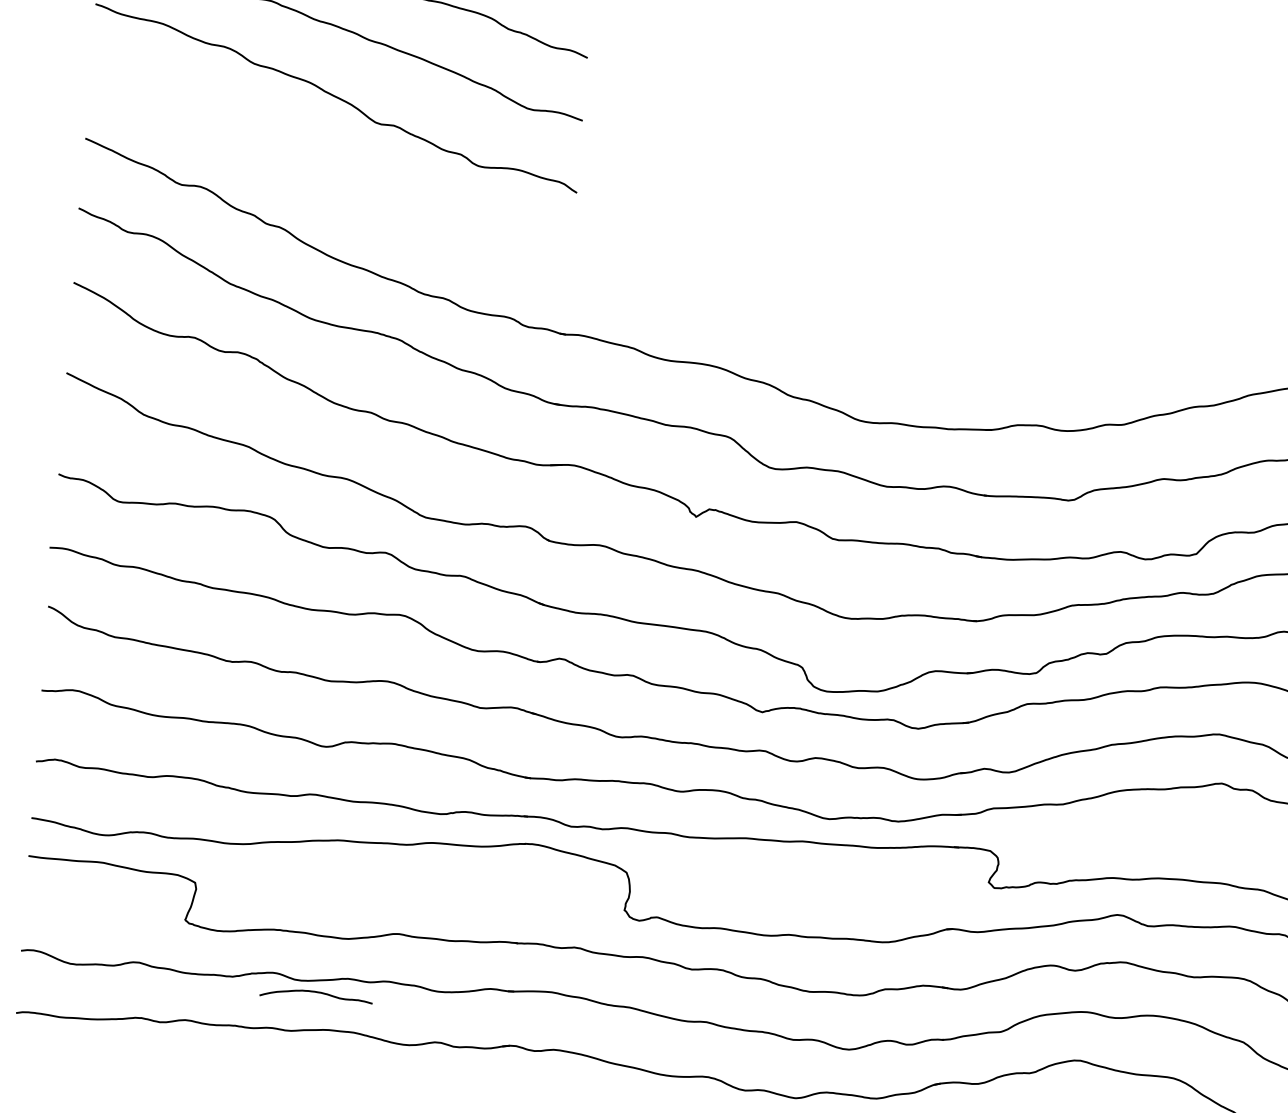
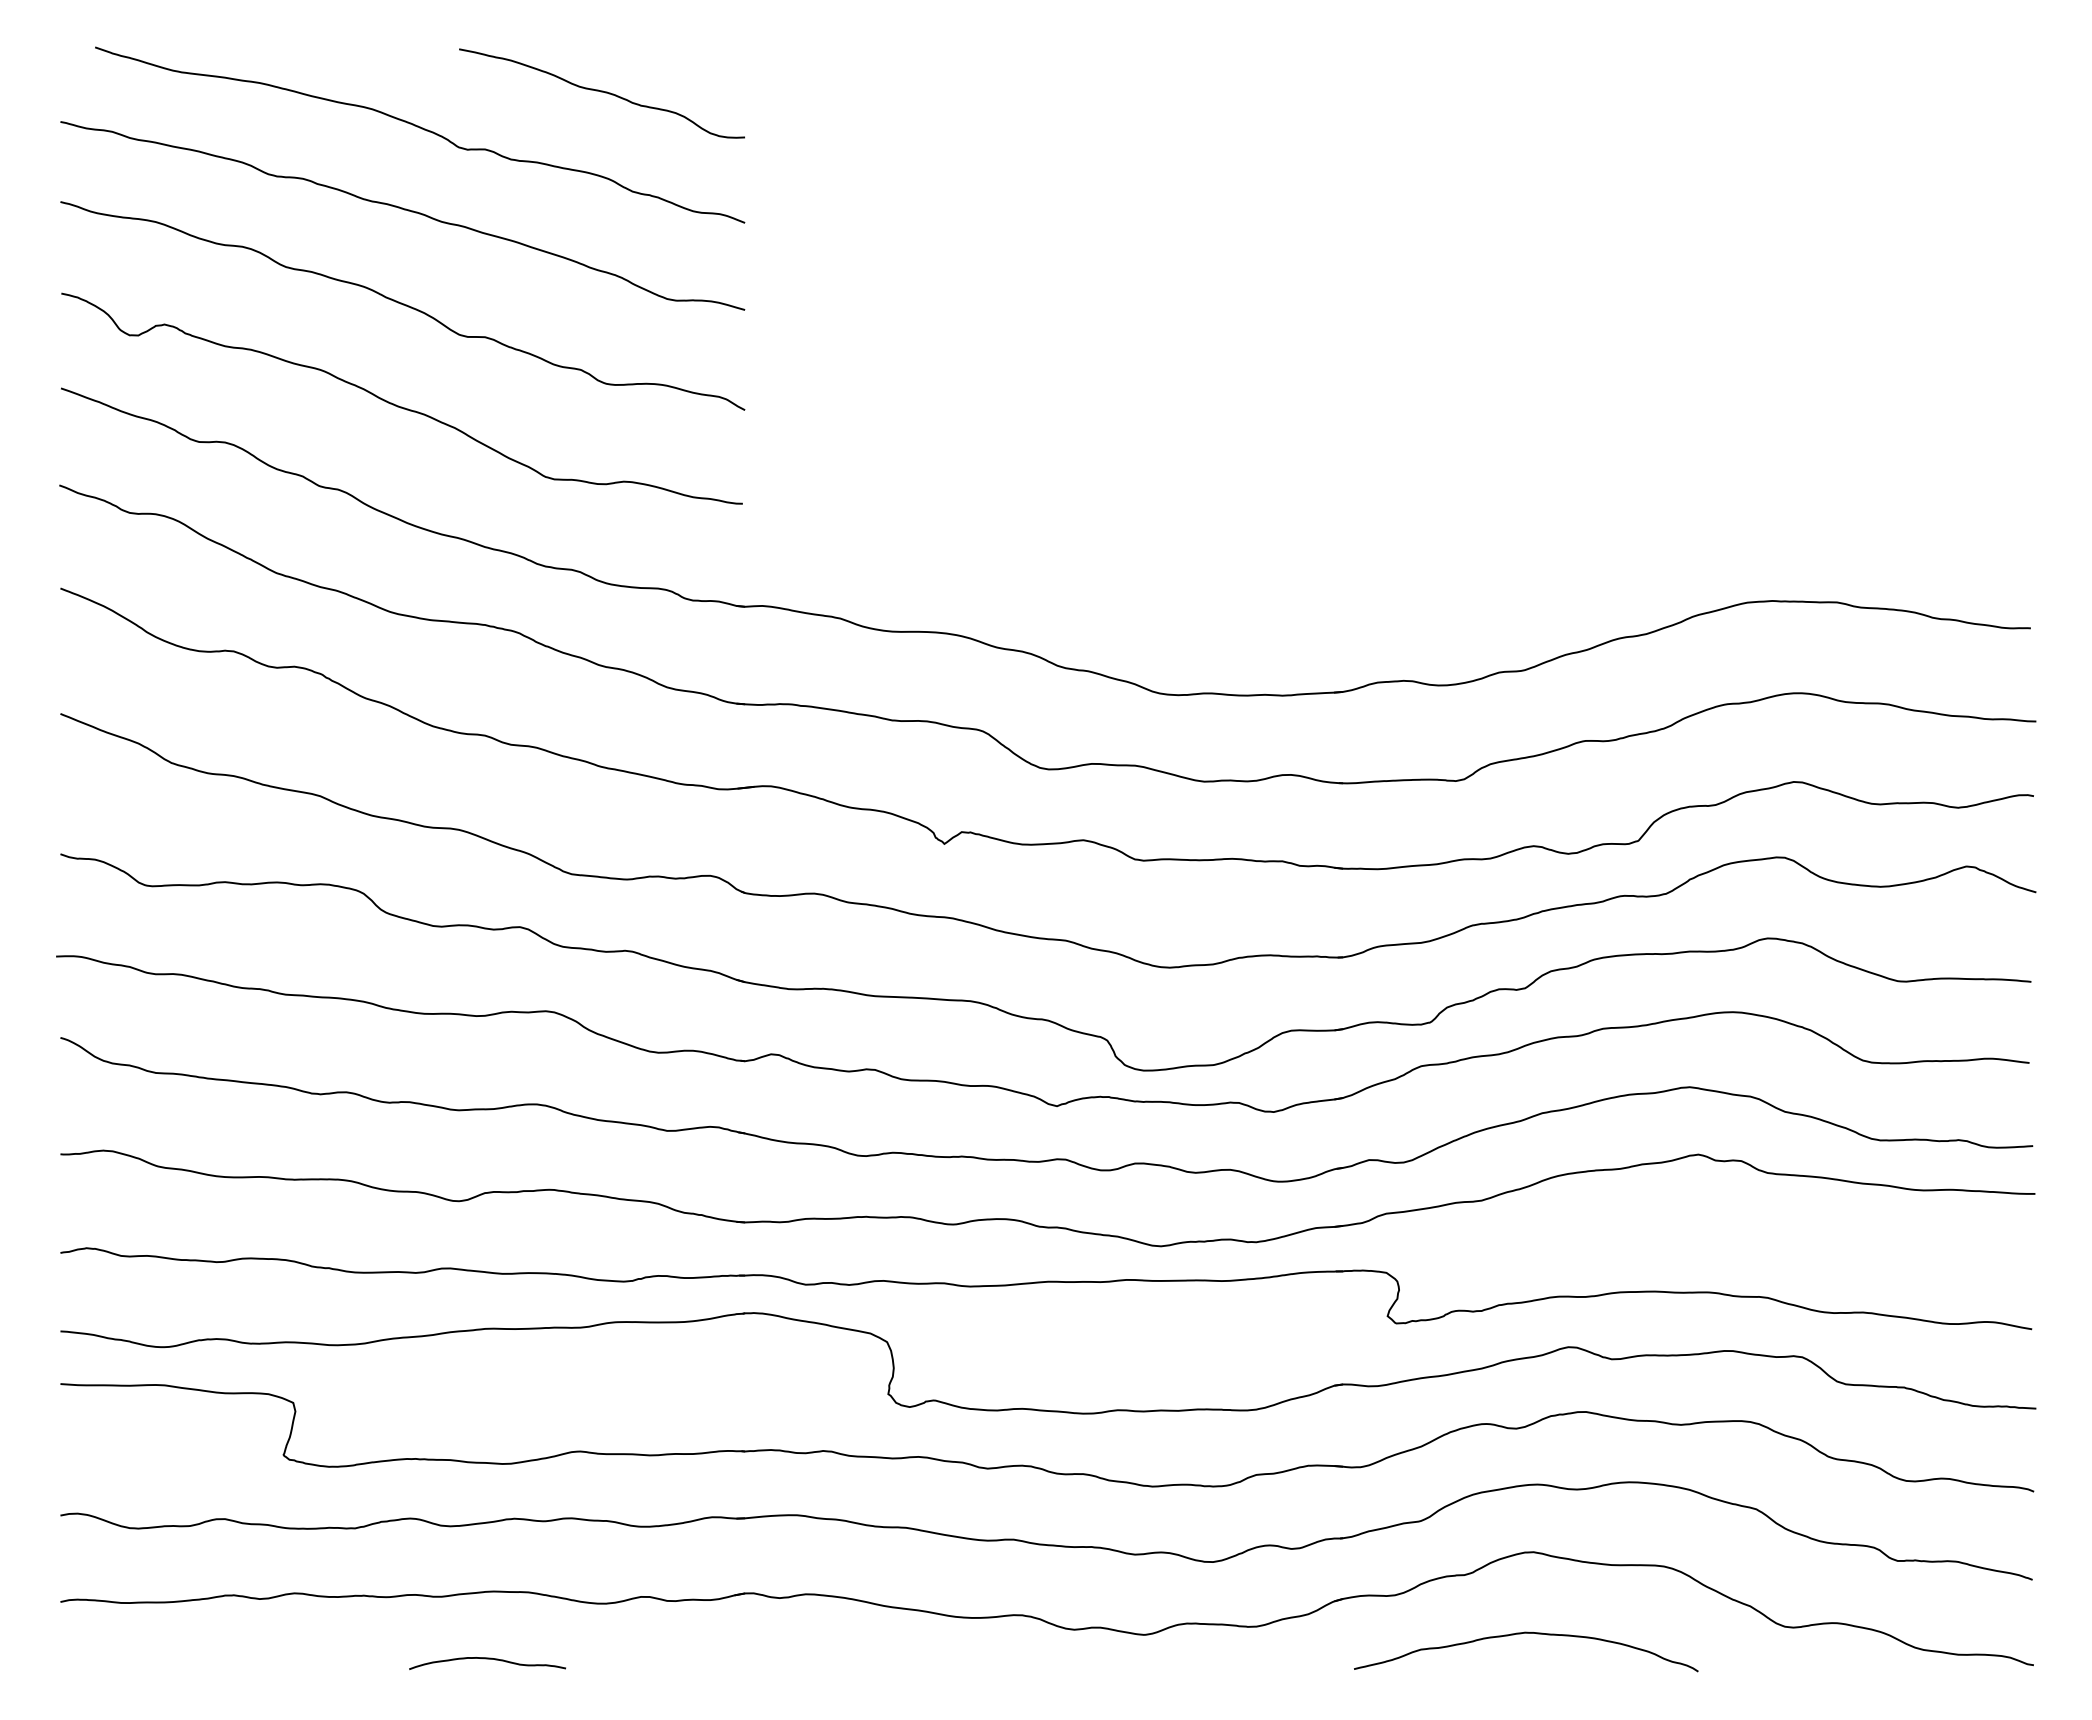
curve: (327, 169) -> (398, 405), added
curve: (316, 992) -> (487, 1659), moved

